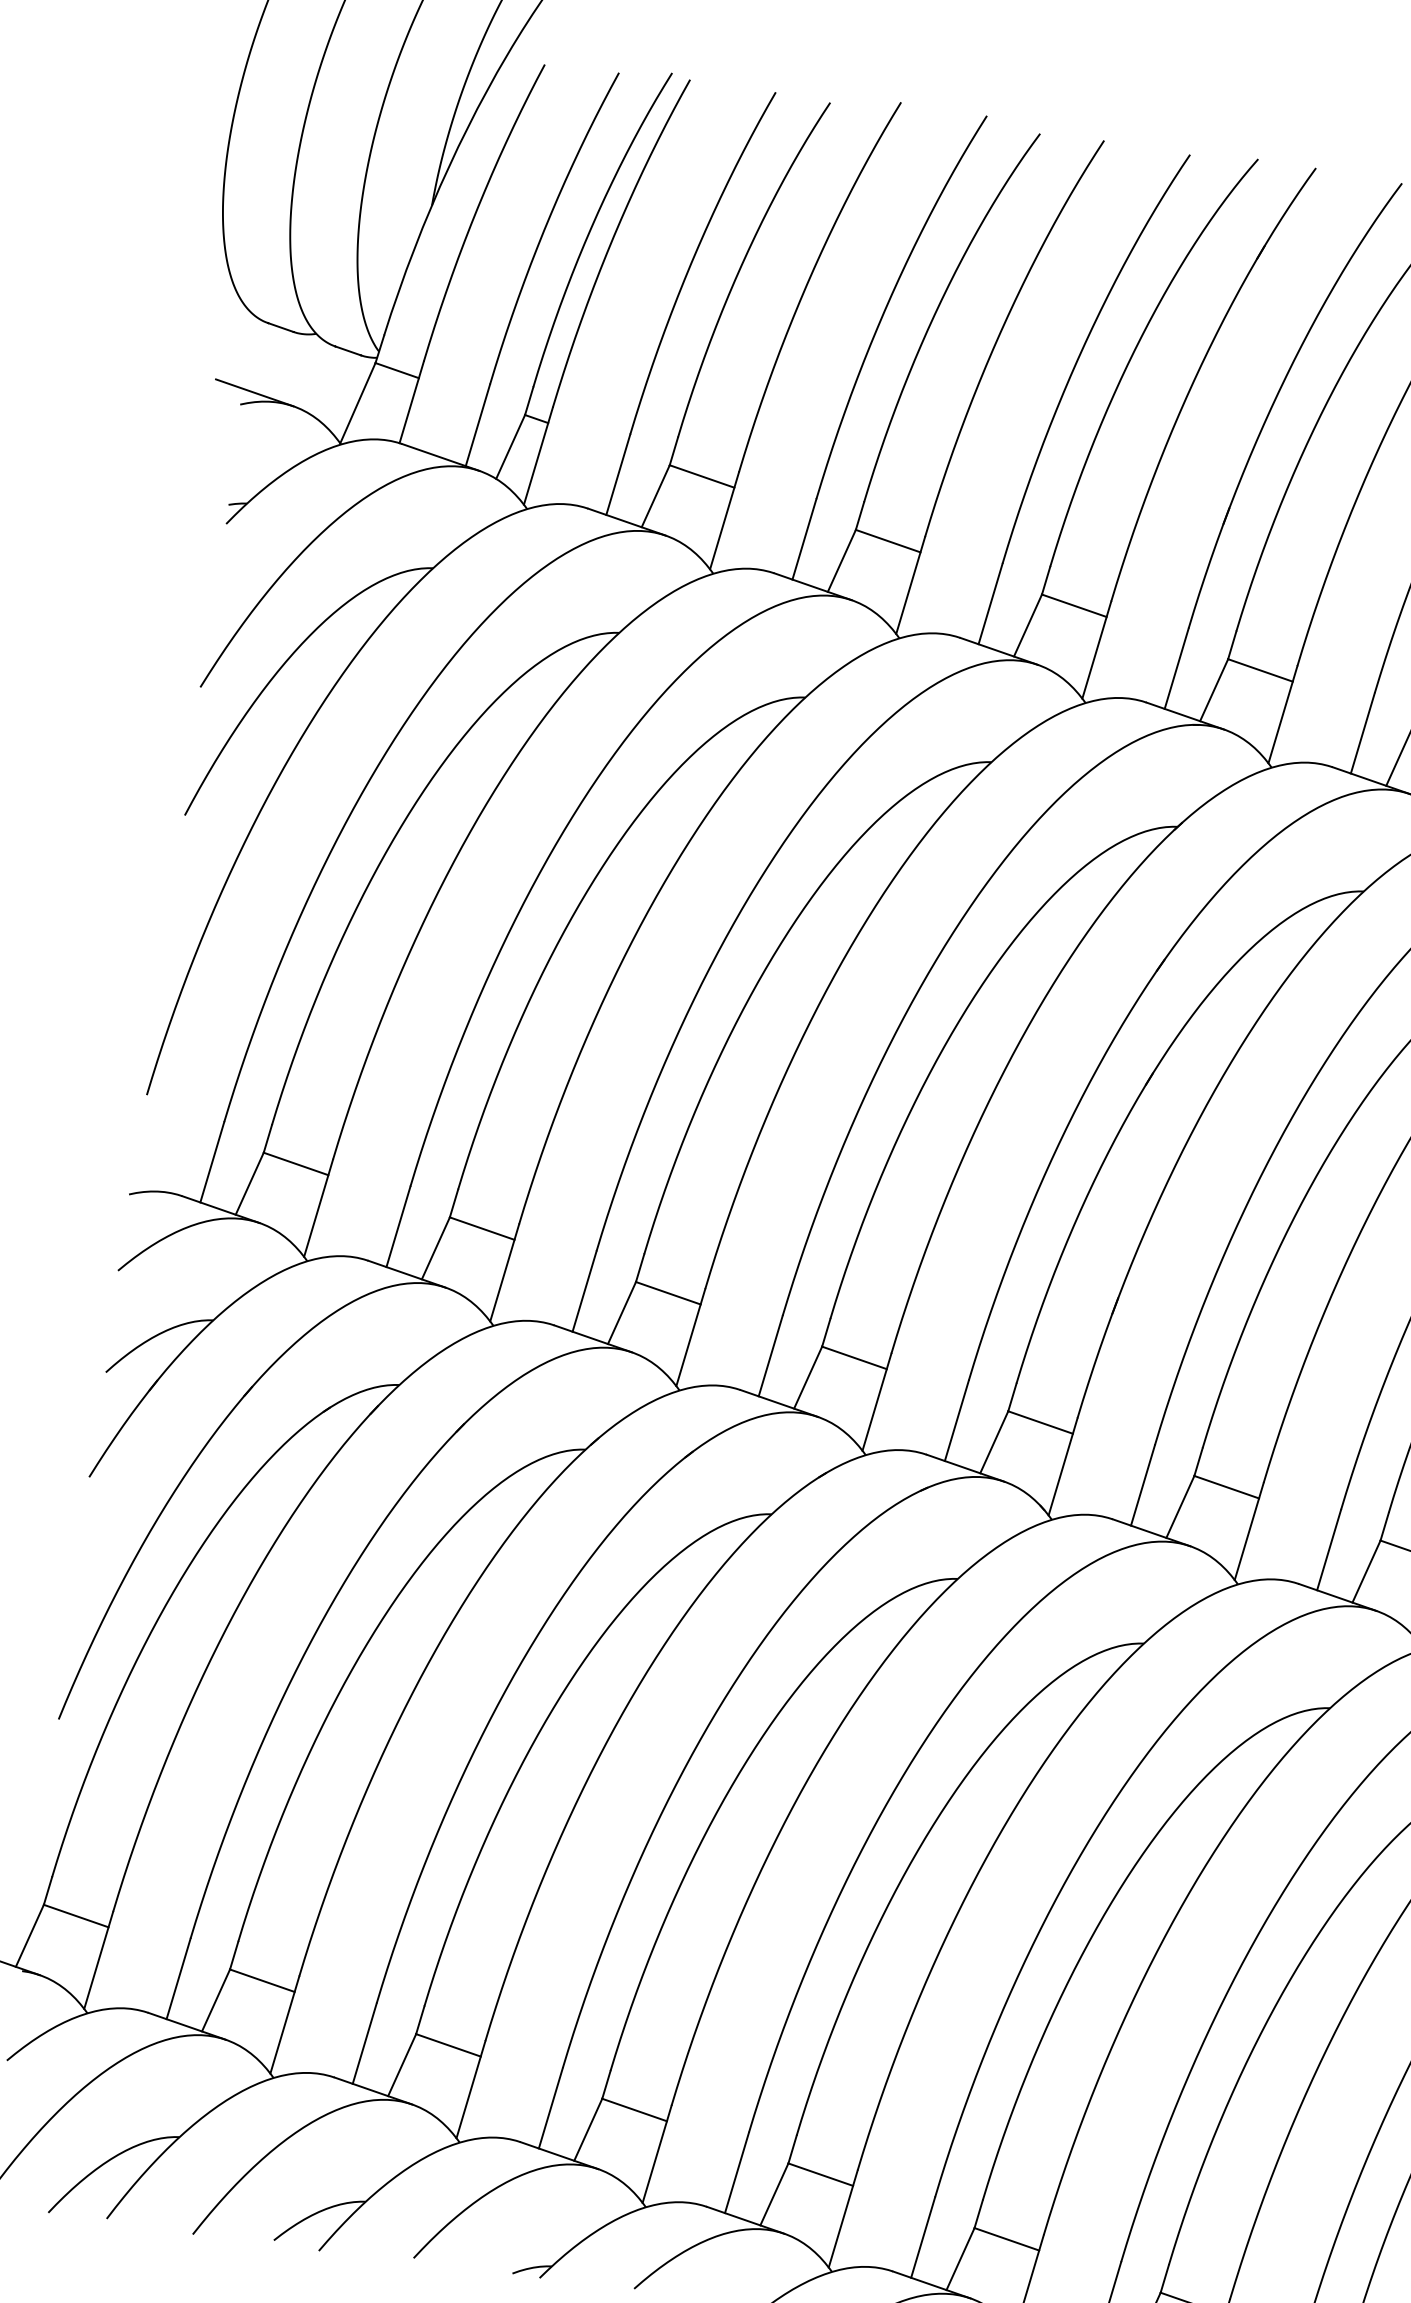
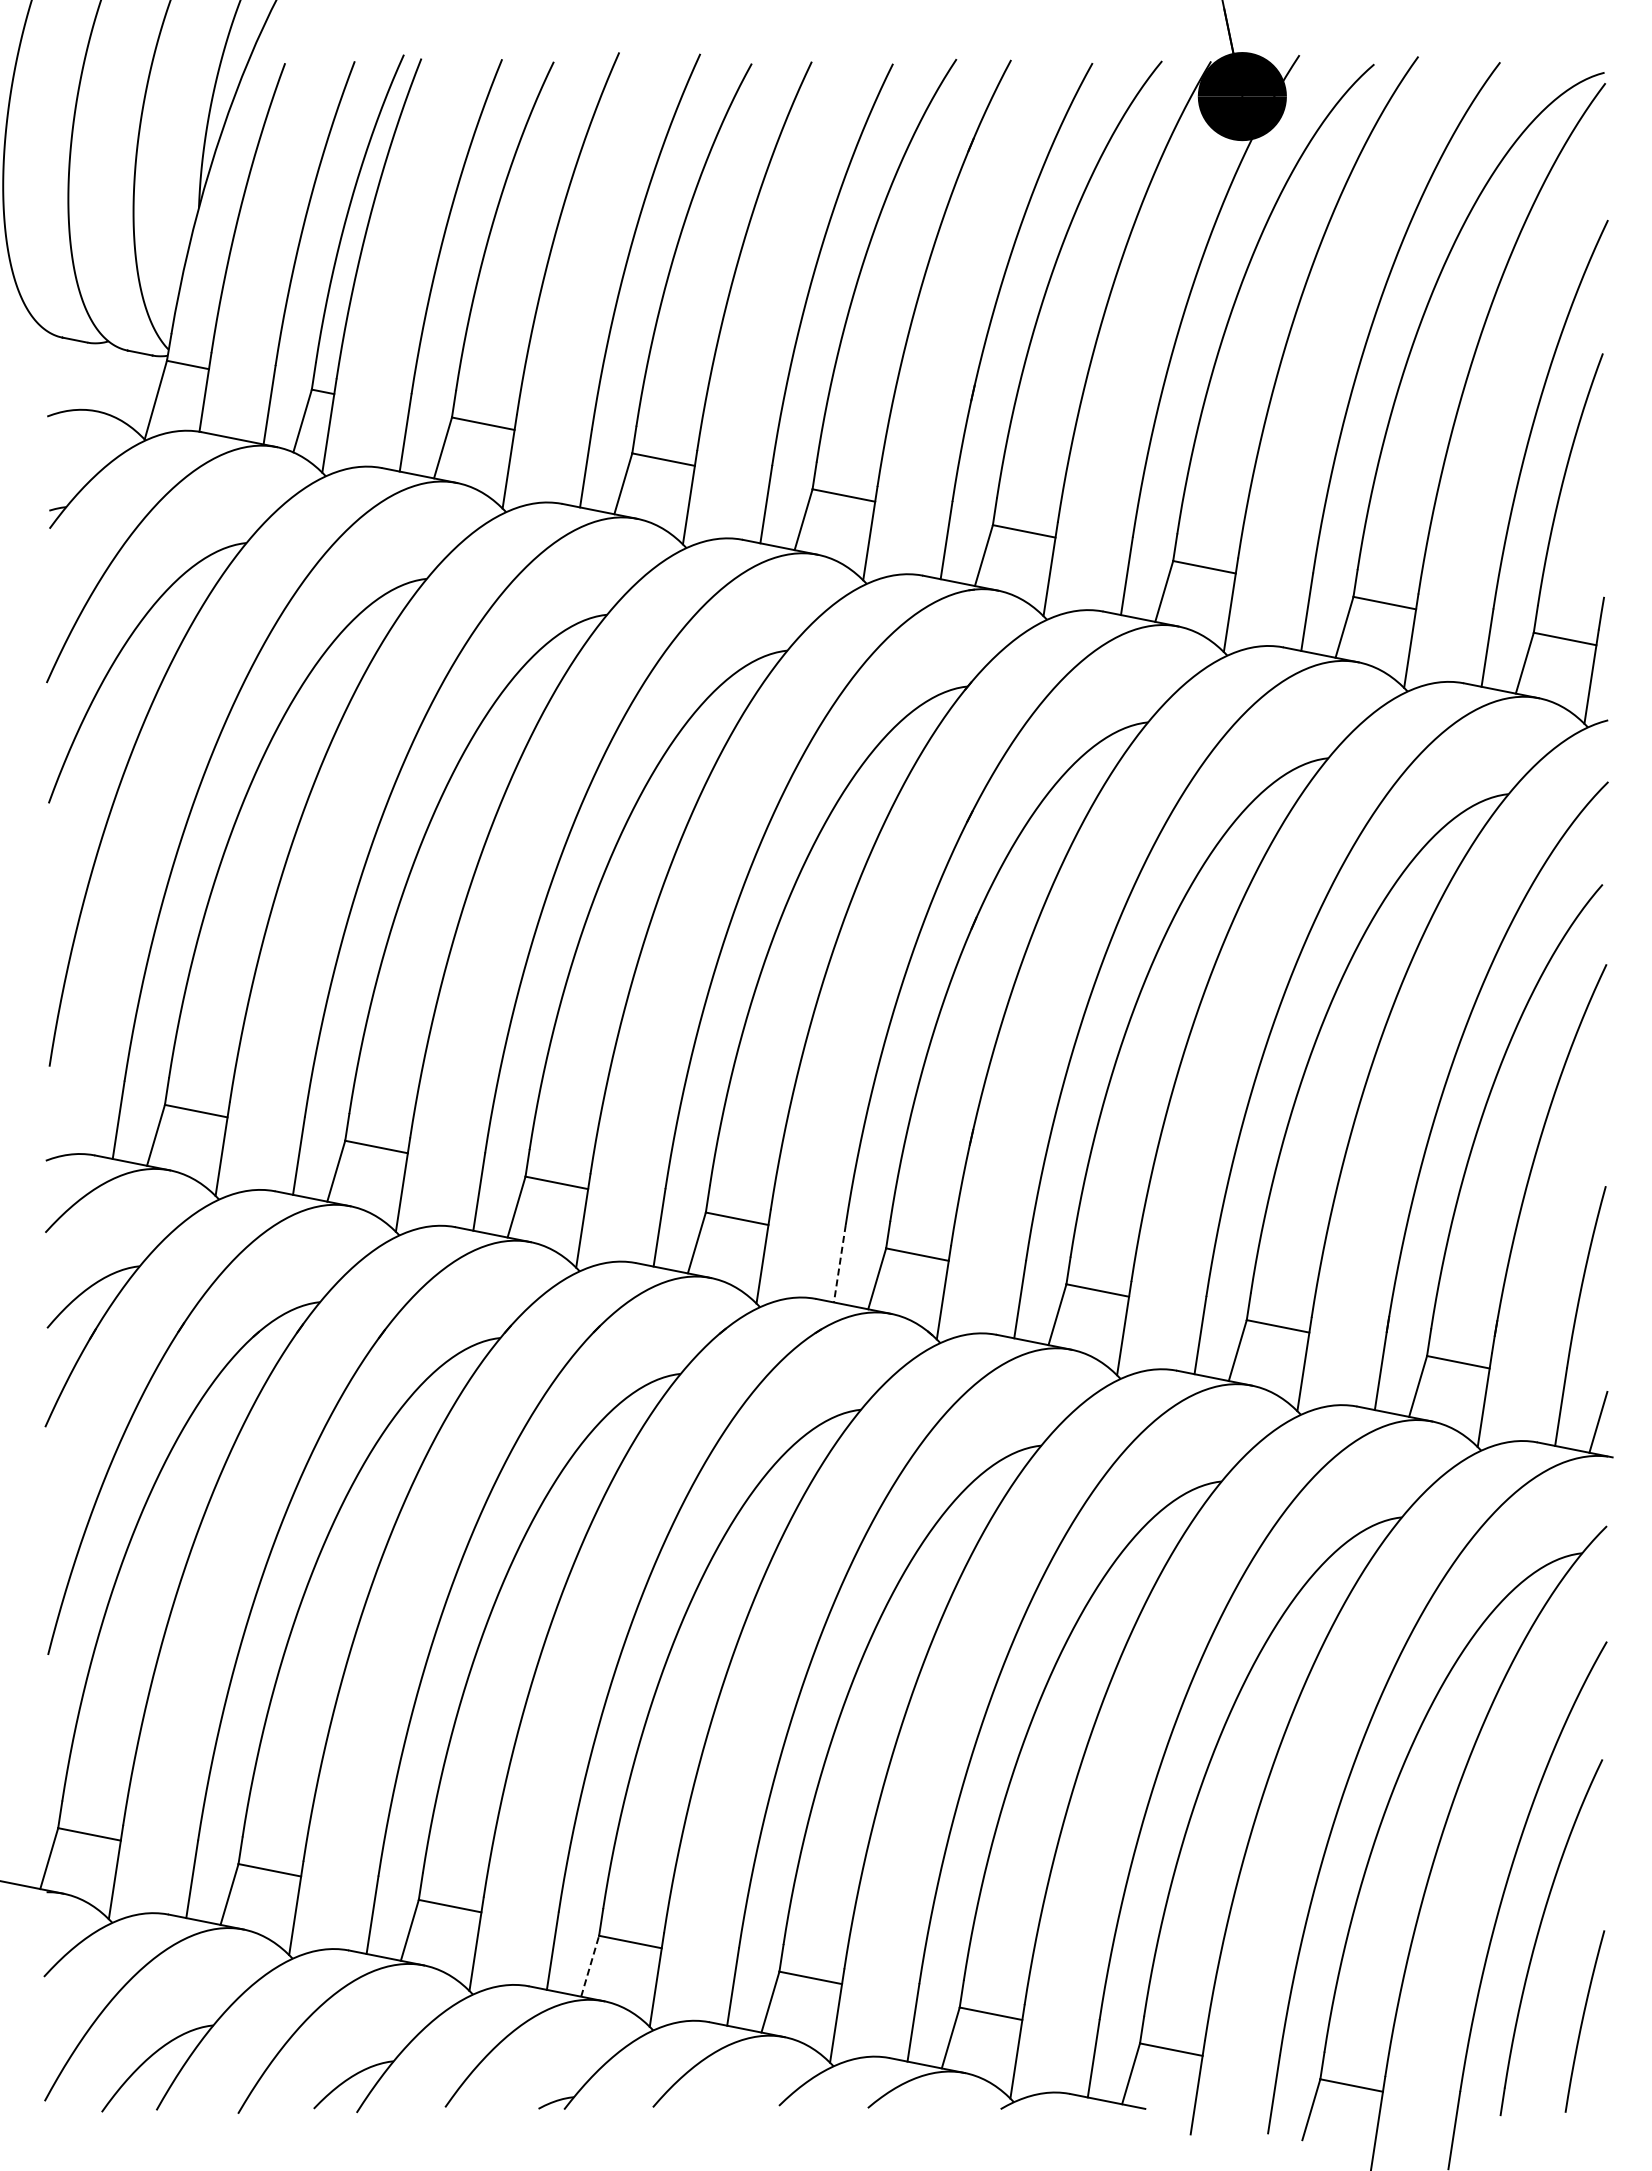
line: (254, 392) -> (58, 403), removed
line: (956, 1421) -> (839, 1264), solid -> dashed
line: (588, 2130) -> (590, 1966), solid -> dashed

